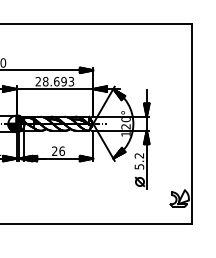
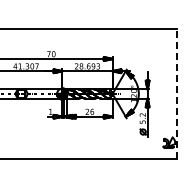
line: (192, 123) -> (177, 93), solid -> dashed

